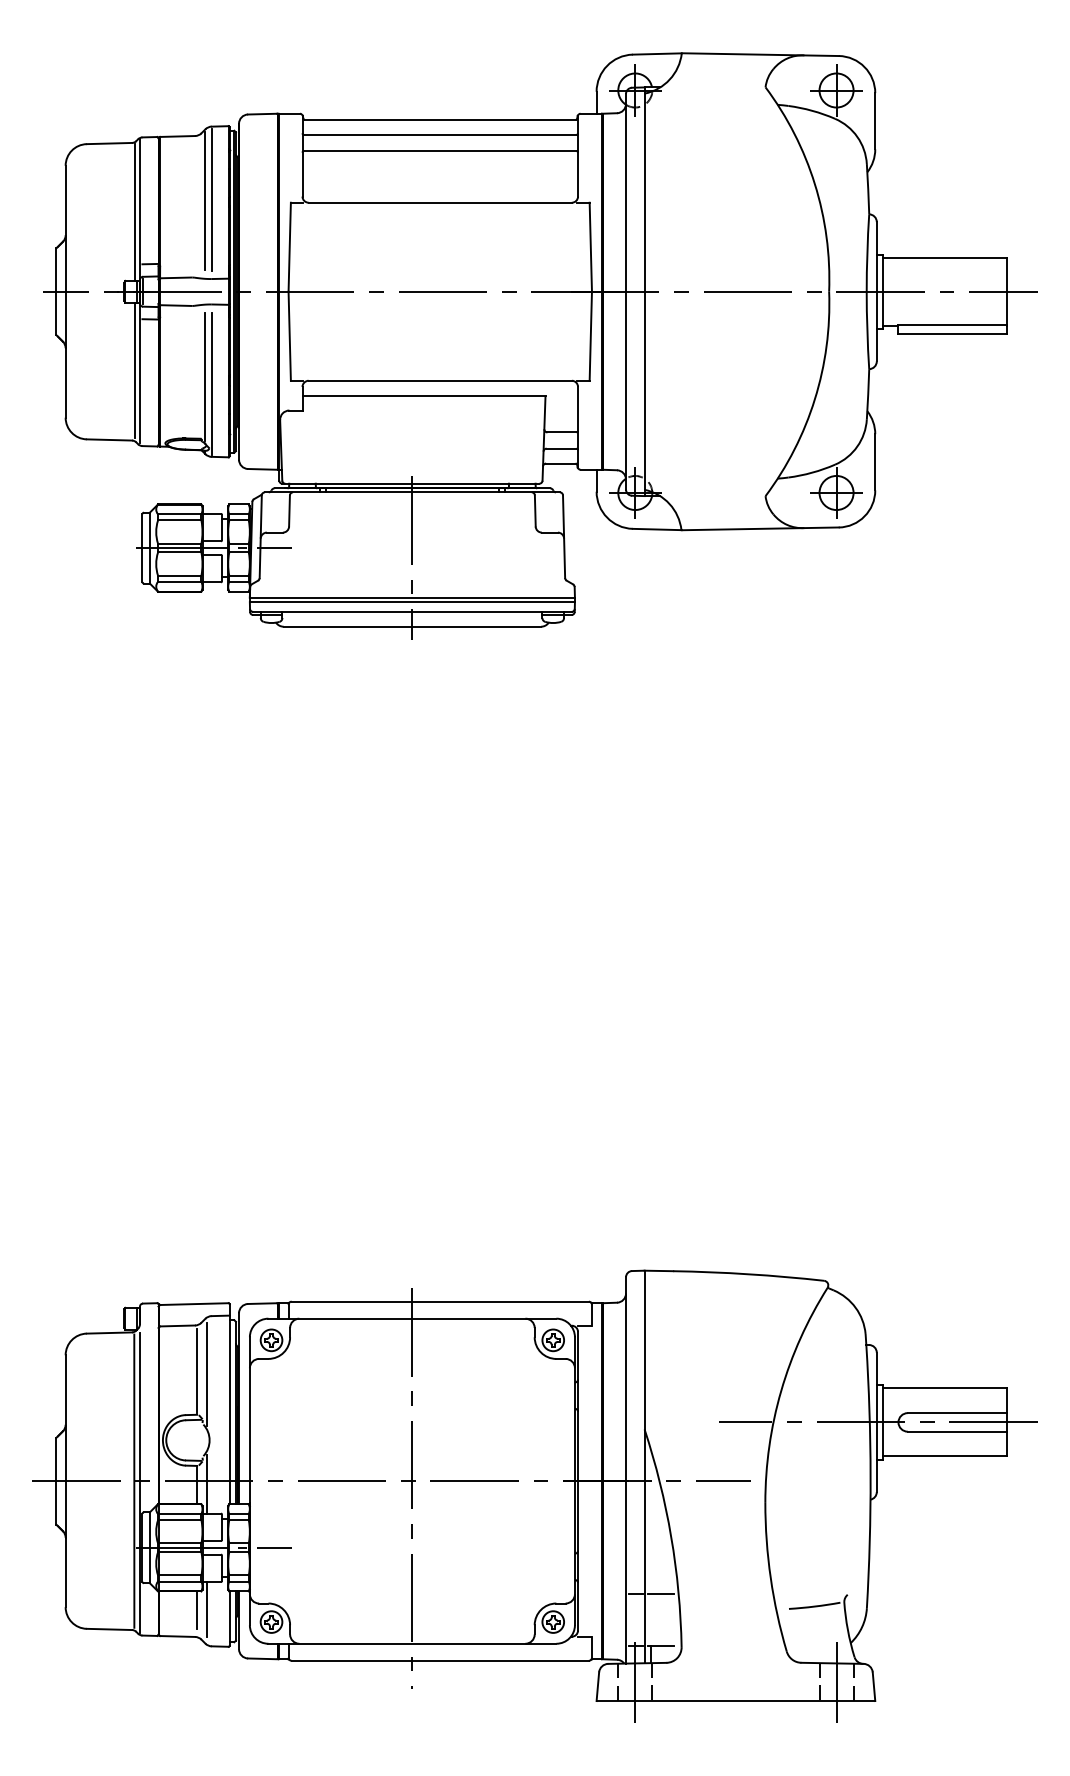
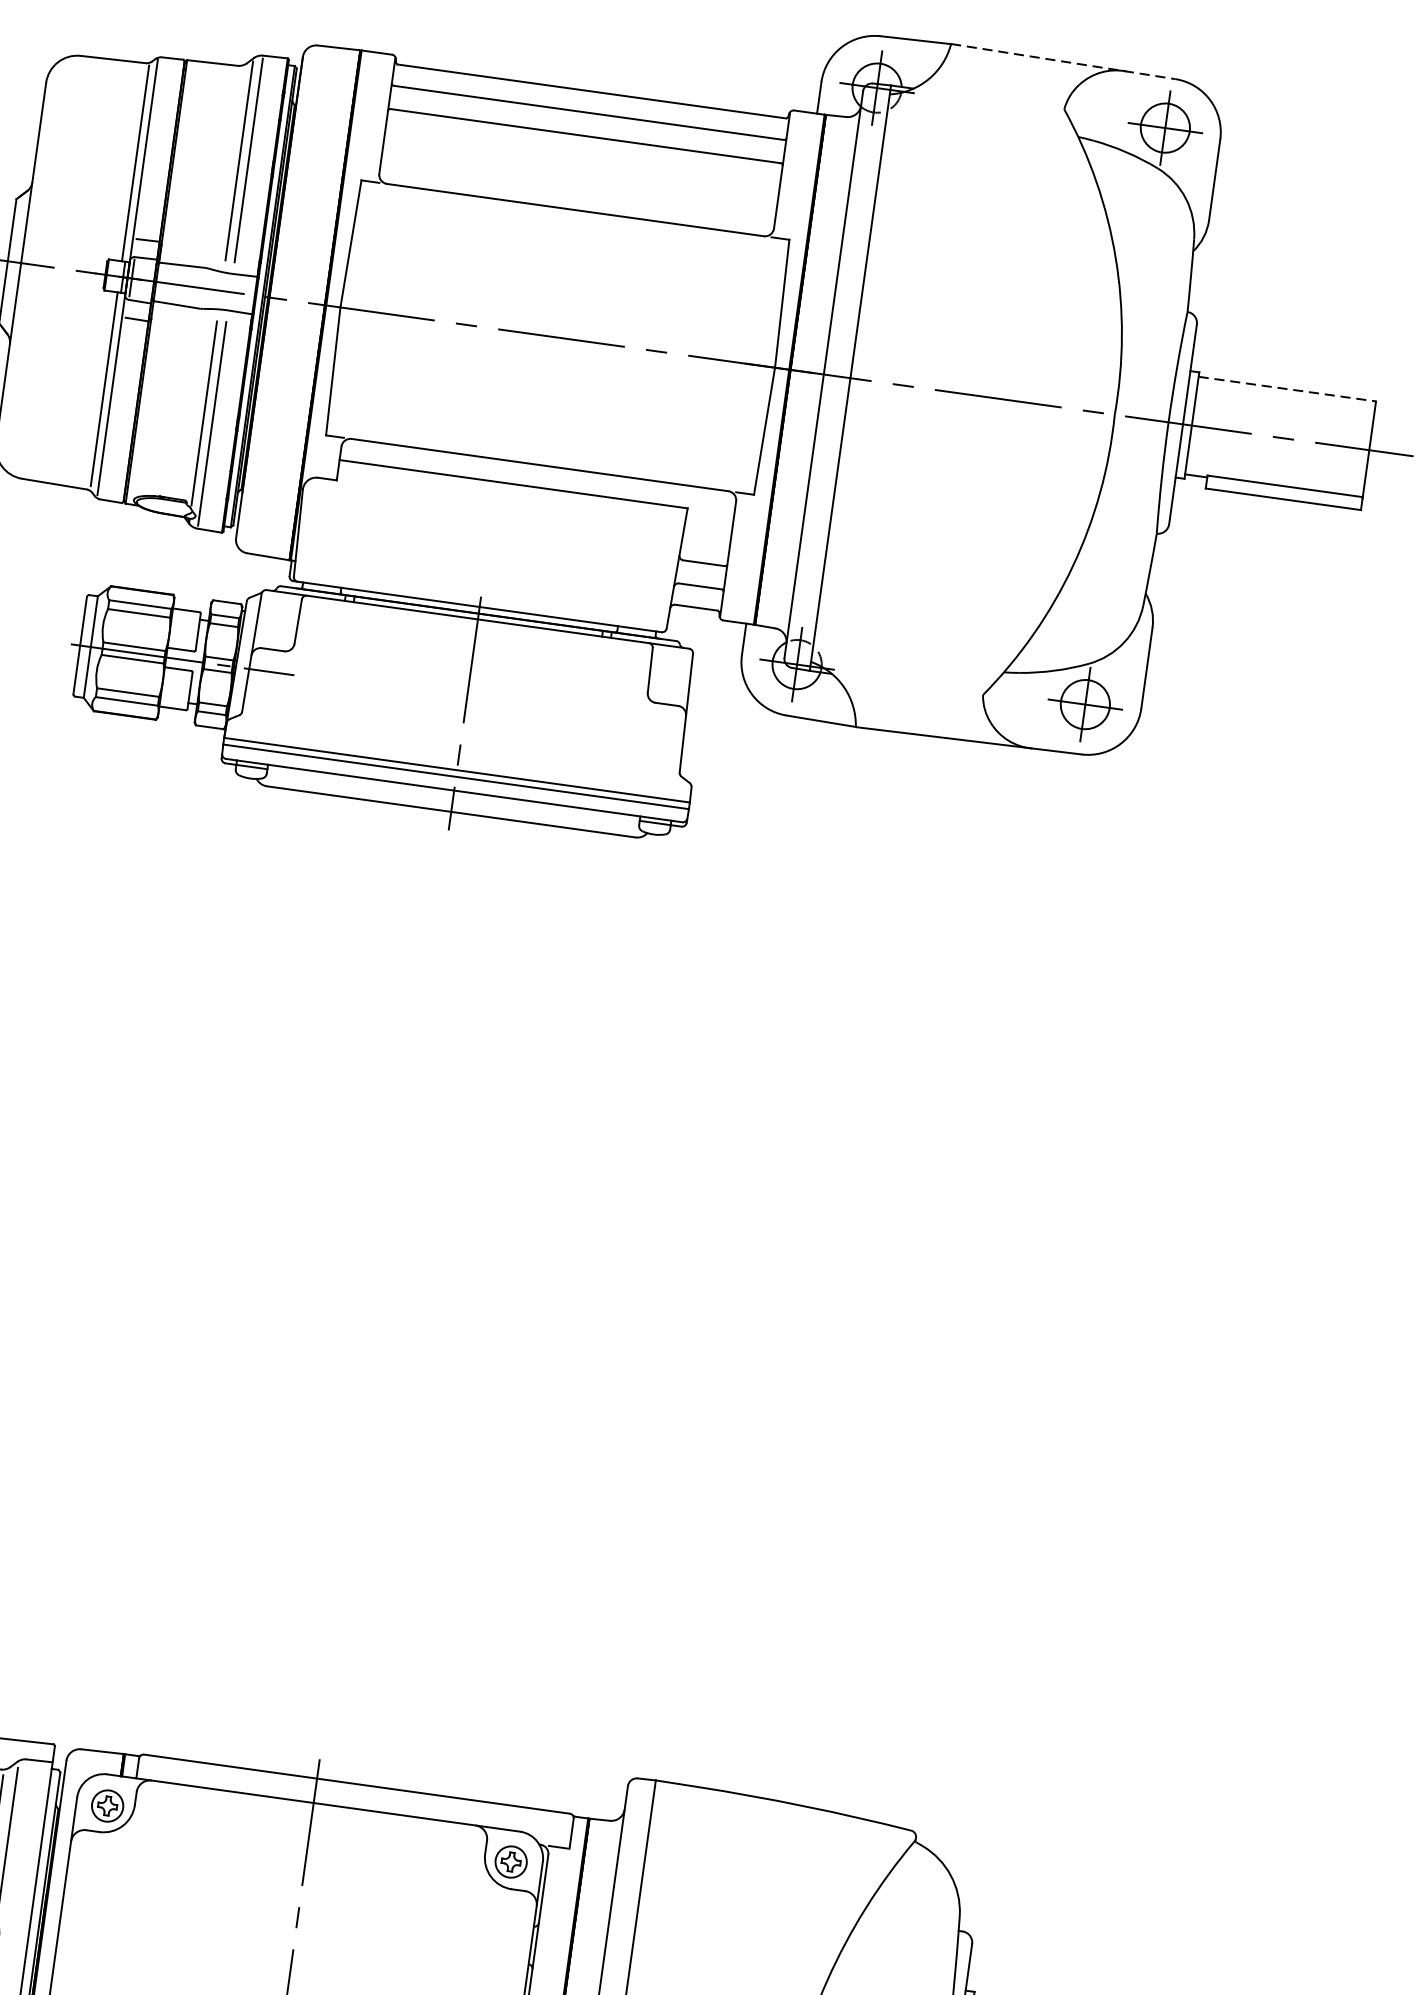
line: (760, 54) -> (1063, 61), solid -> dashed
line: (944, 257) -> (1286, 388), solid -> dashed

